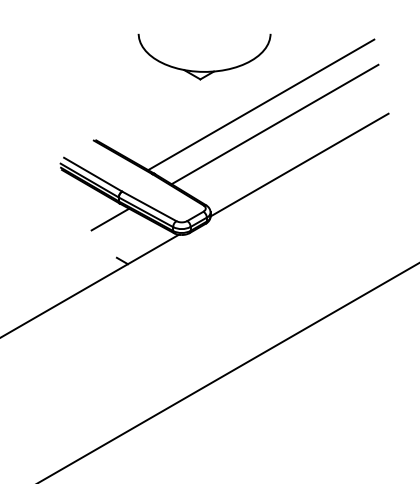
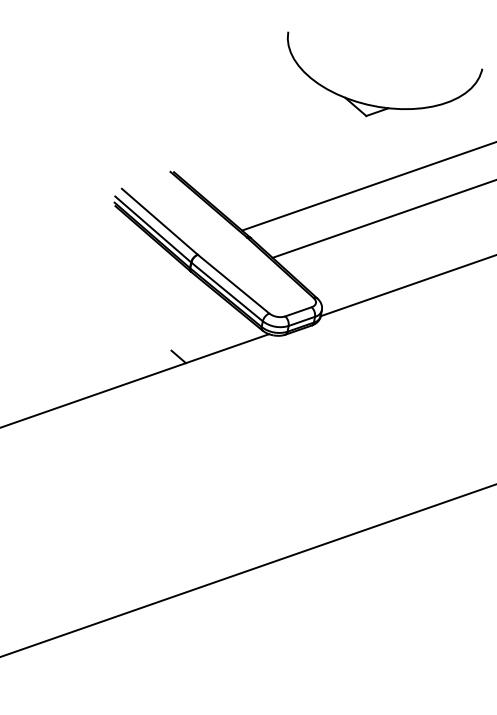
part: (199, 70) -> (367, 102), moved
line: (110, 219) -> (172, 292), removed

